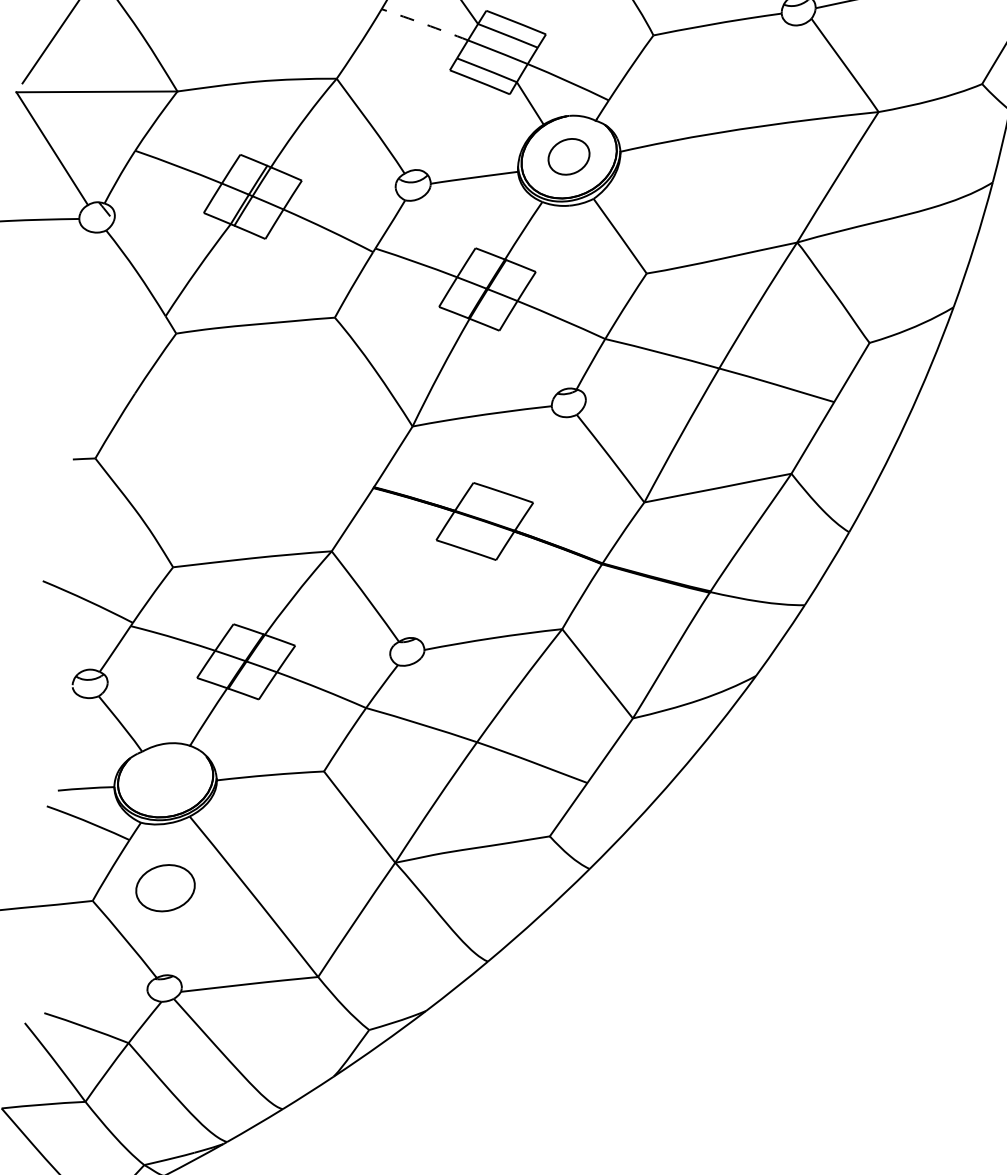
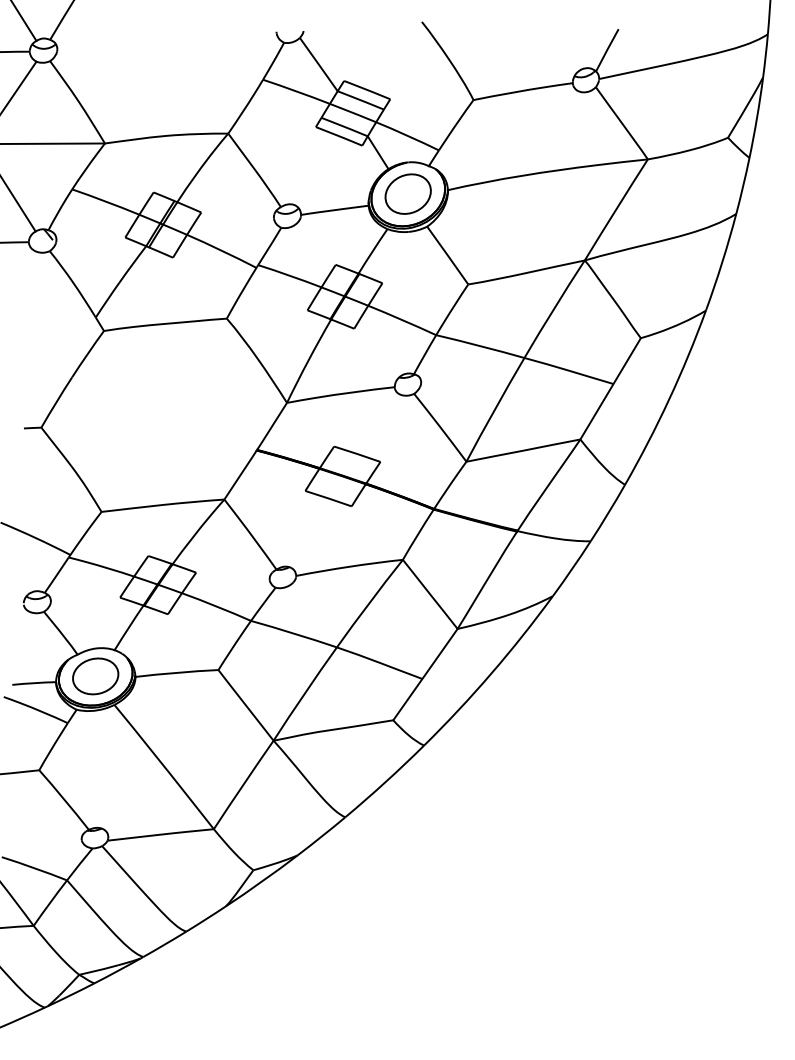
arc: (424, 24) -> (296, 91), dashed -> solid
part: (568, 156) -> (407, 193), size x1.43
part: (165, 888) -> (95, 676), moved

